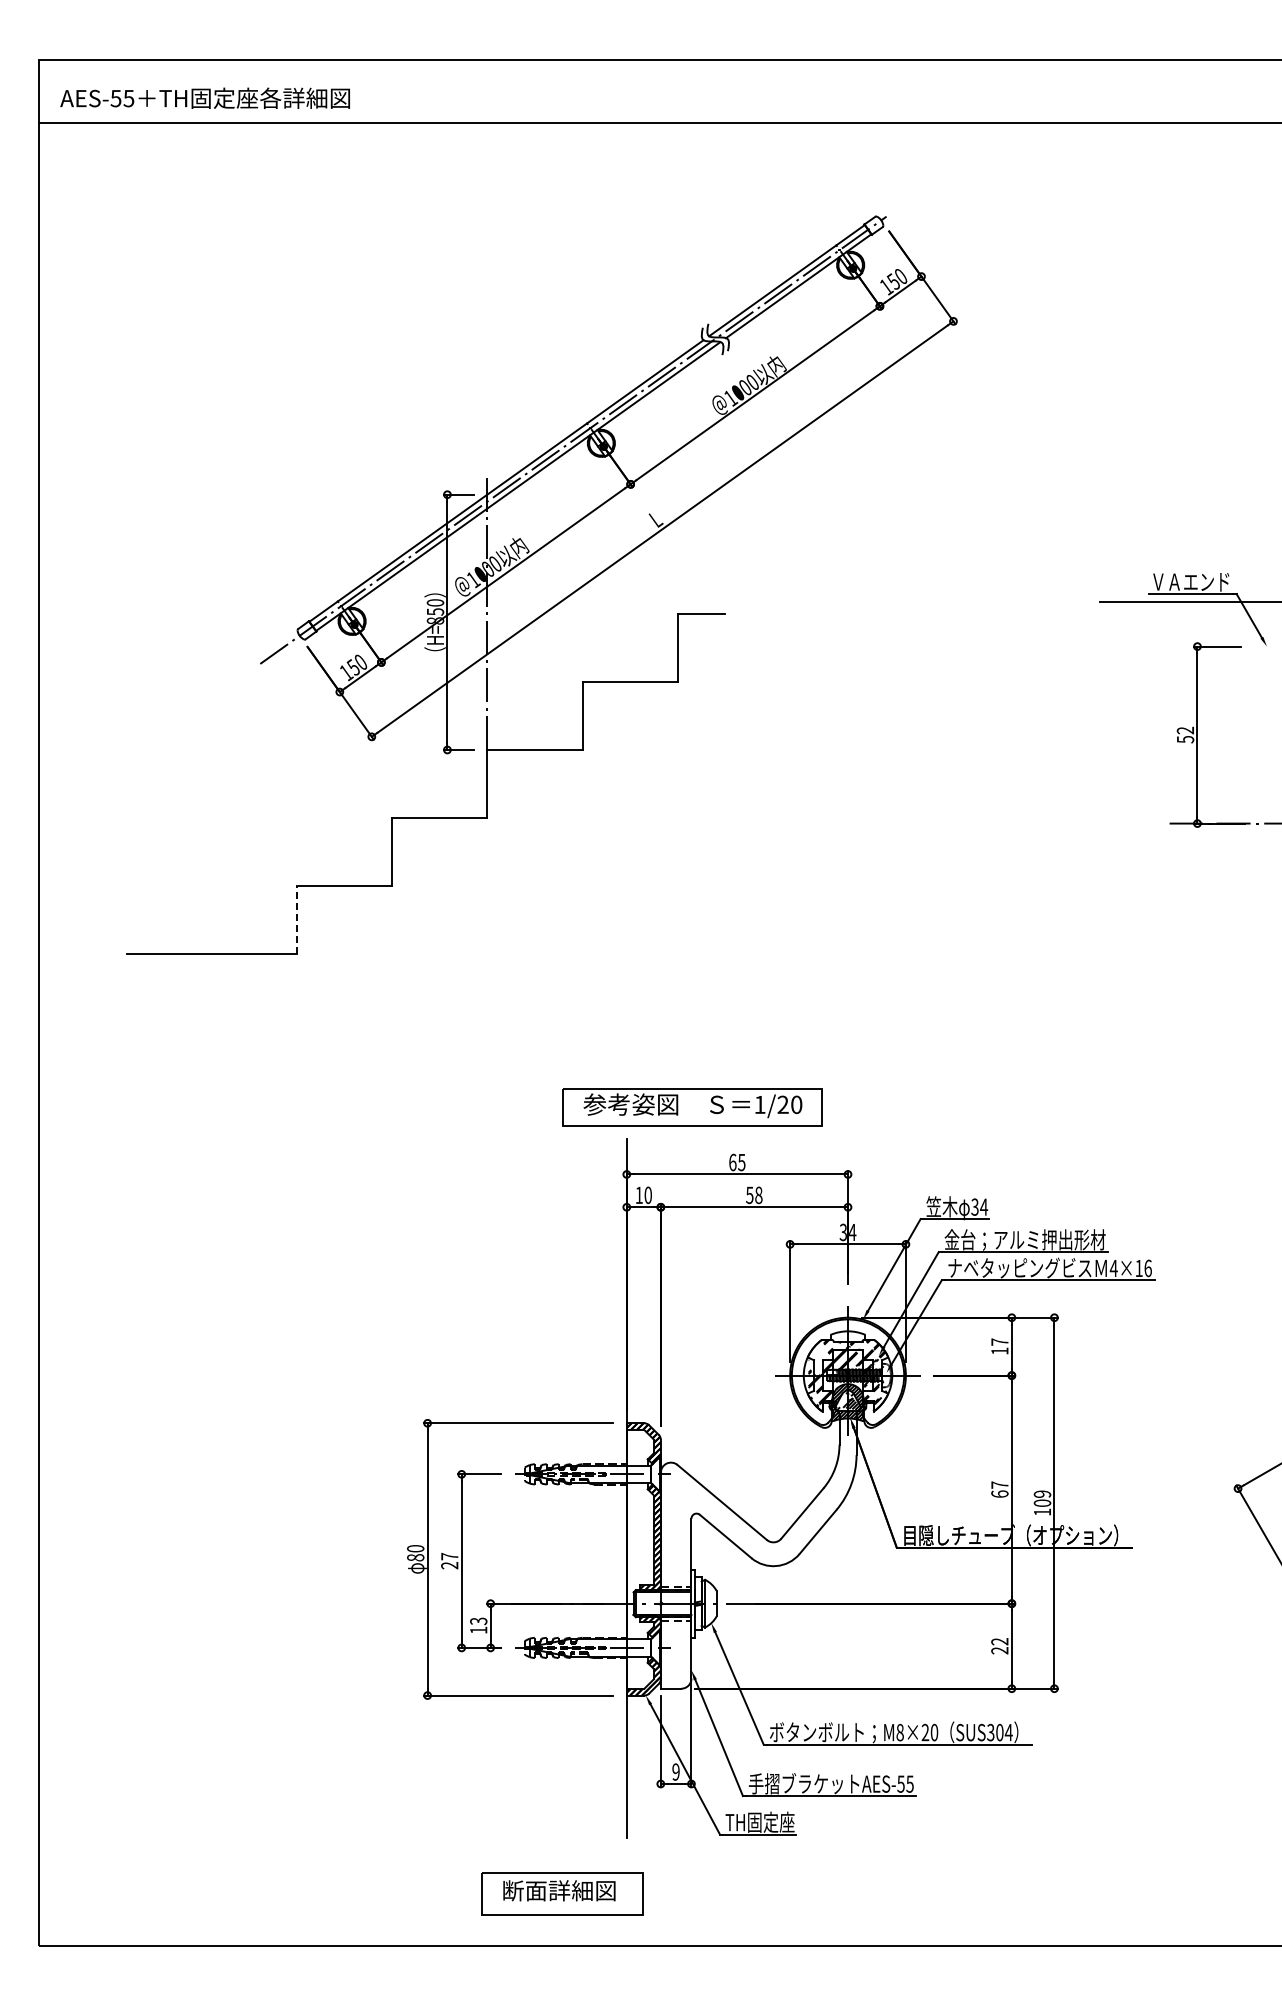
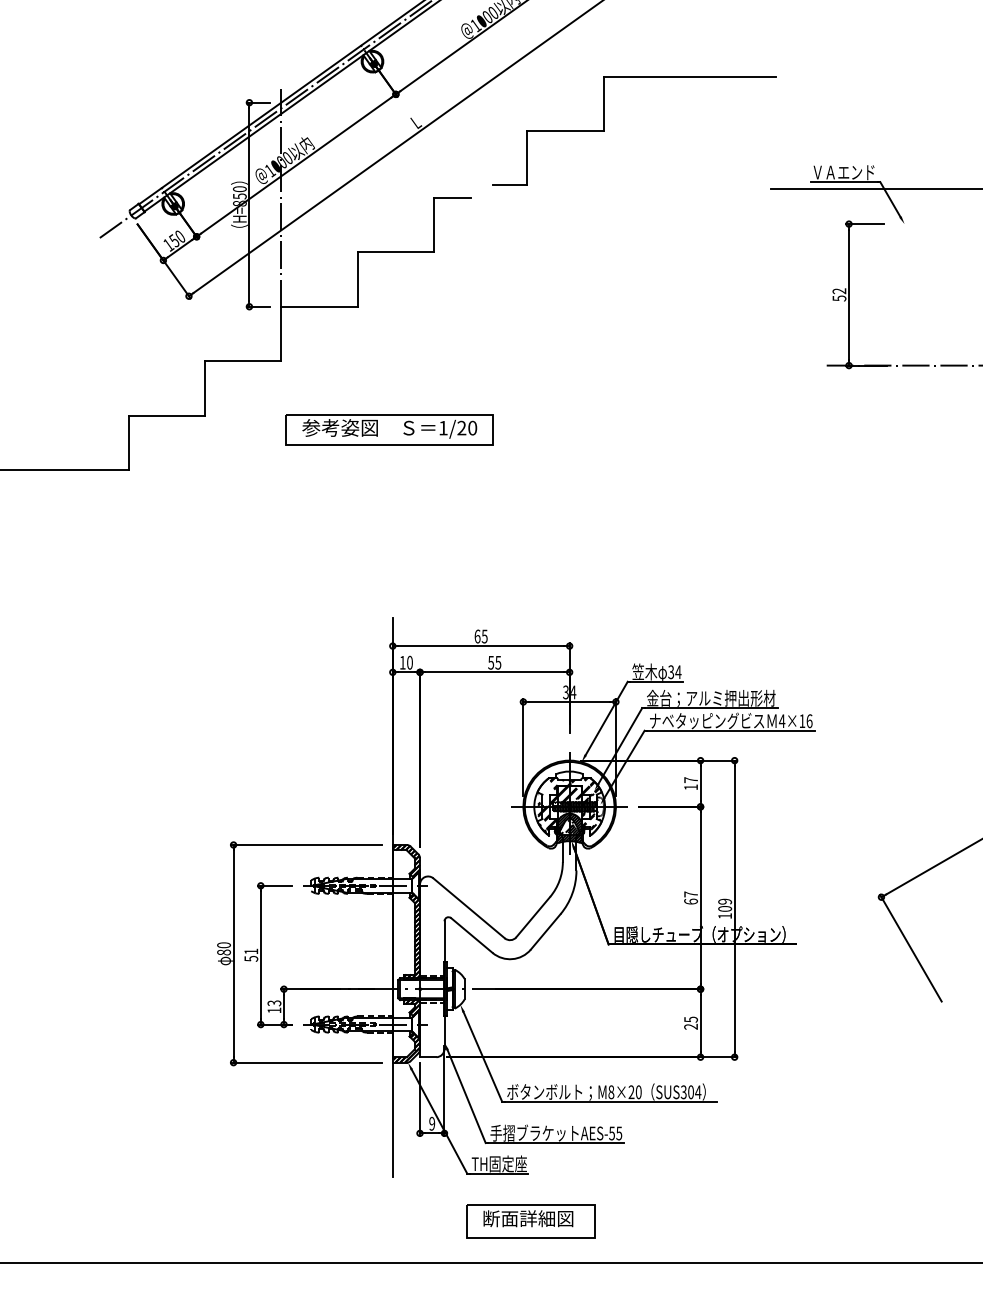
part: (891, 529) -> (604, 130), added
line: (296, 919) -> (128, 442), dashed -> solid
part: (692, 1107) -> (389, 430), moved
text: (758, 1194) -> (498, 662), 58 -> 55
text: (449, 1561) -> (251, 955), 27 -> 51
text: (999, 1641) -> (690, 1019), 22 -> 25
part: (562, 1893) -> (530, 1220), moved

